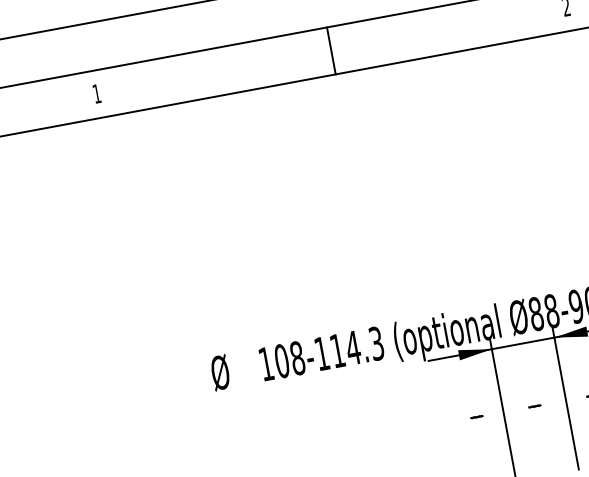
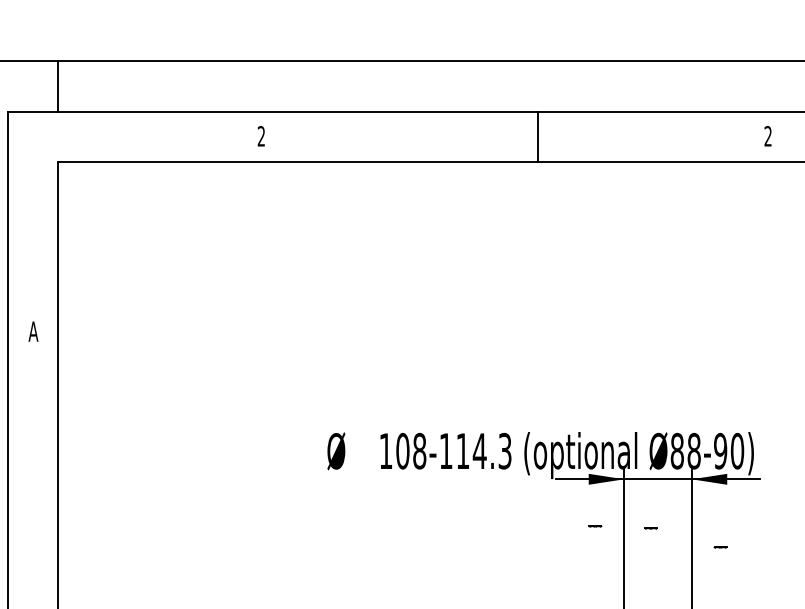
line: (331, 50) -> (538, 136), moved
text: (96, 94) -> (260, 136), 1 -> 2
line: (534, 406) -> (650, 528), moved
line: (476, 417) -> (595, 526), moved

